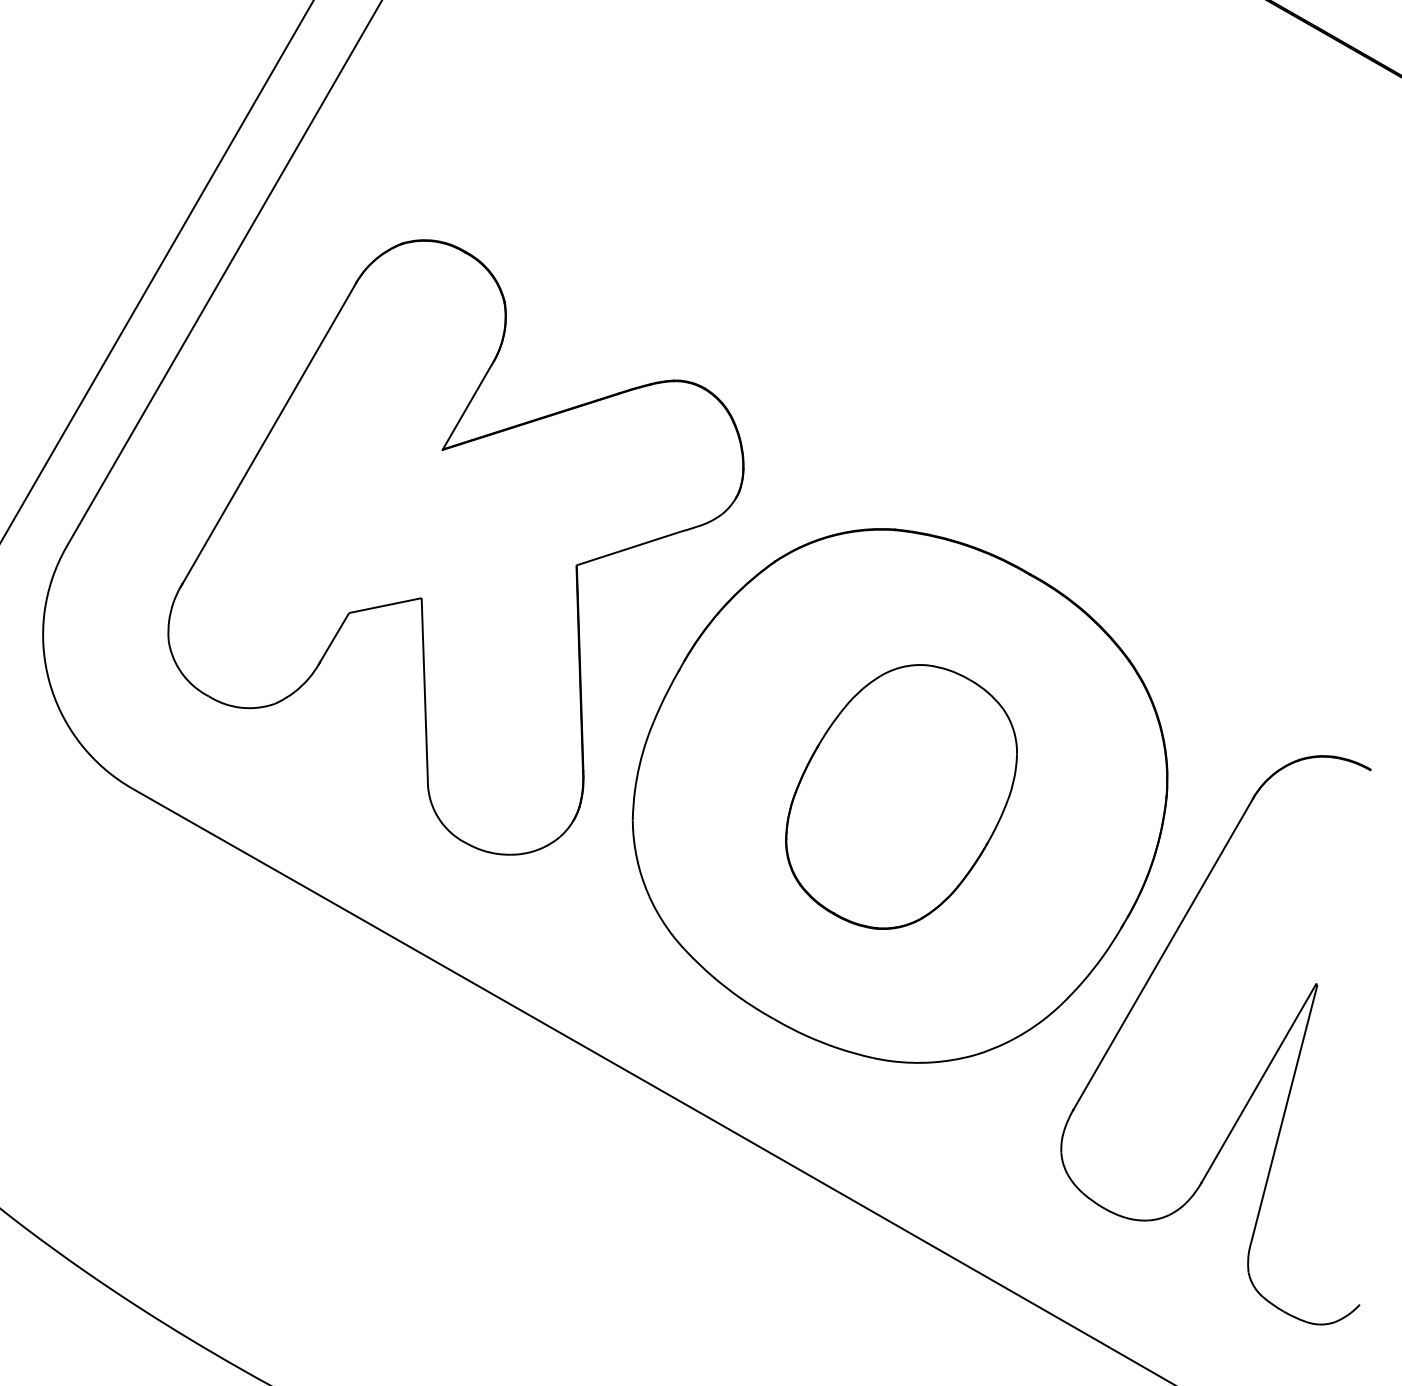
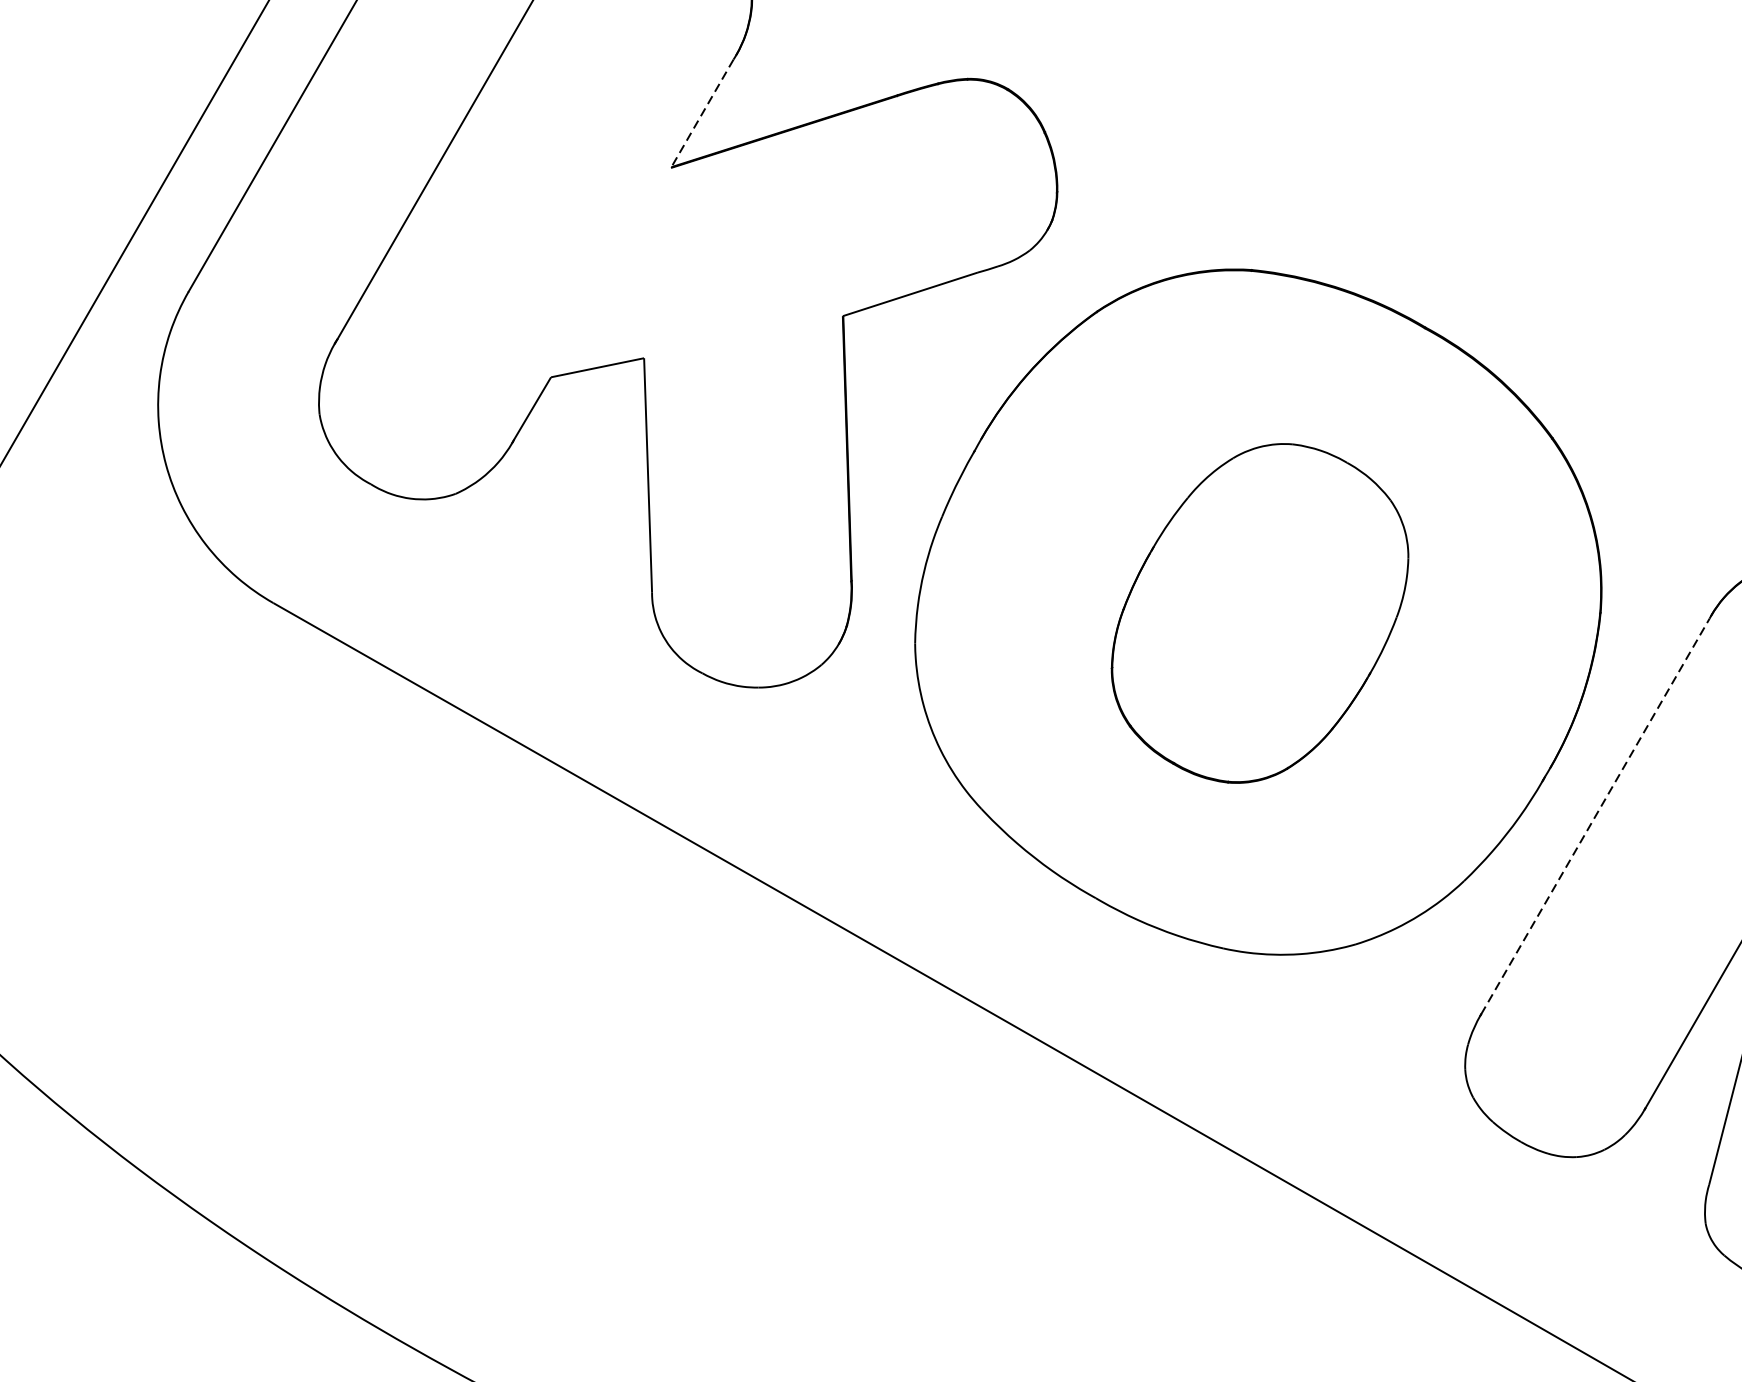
line: (466, 407) -> (701, 113), solid -> dashed
line: (1162, 955) -> (1595, 816), solid -> dashed

